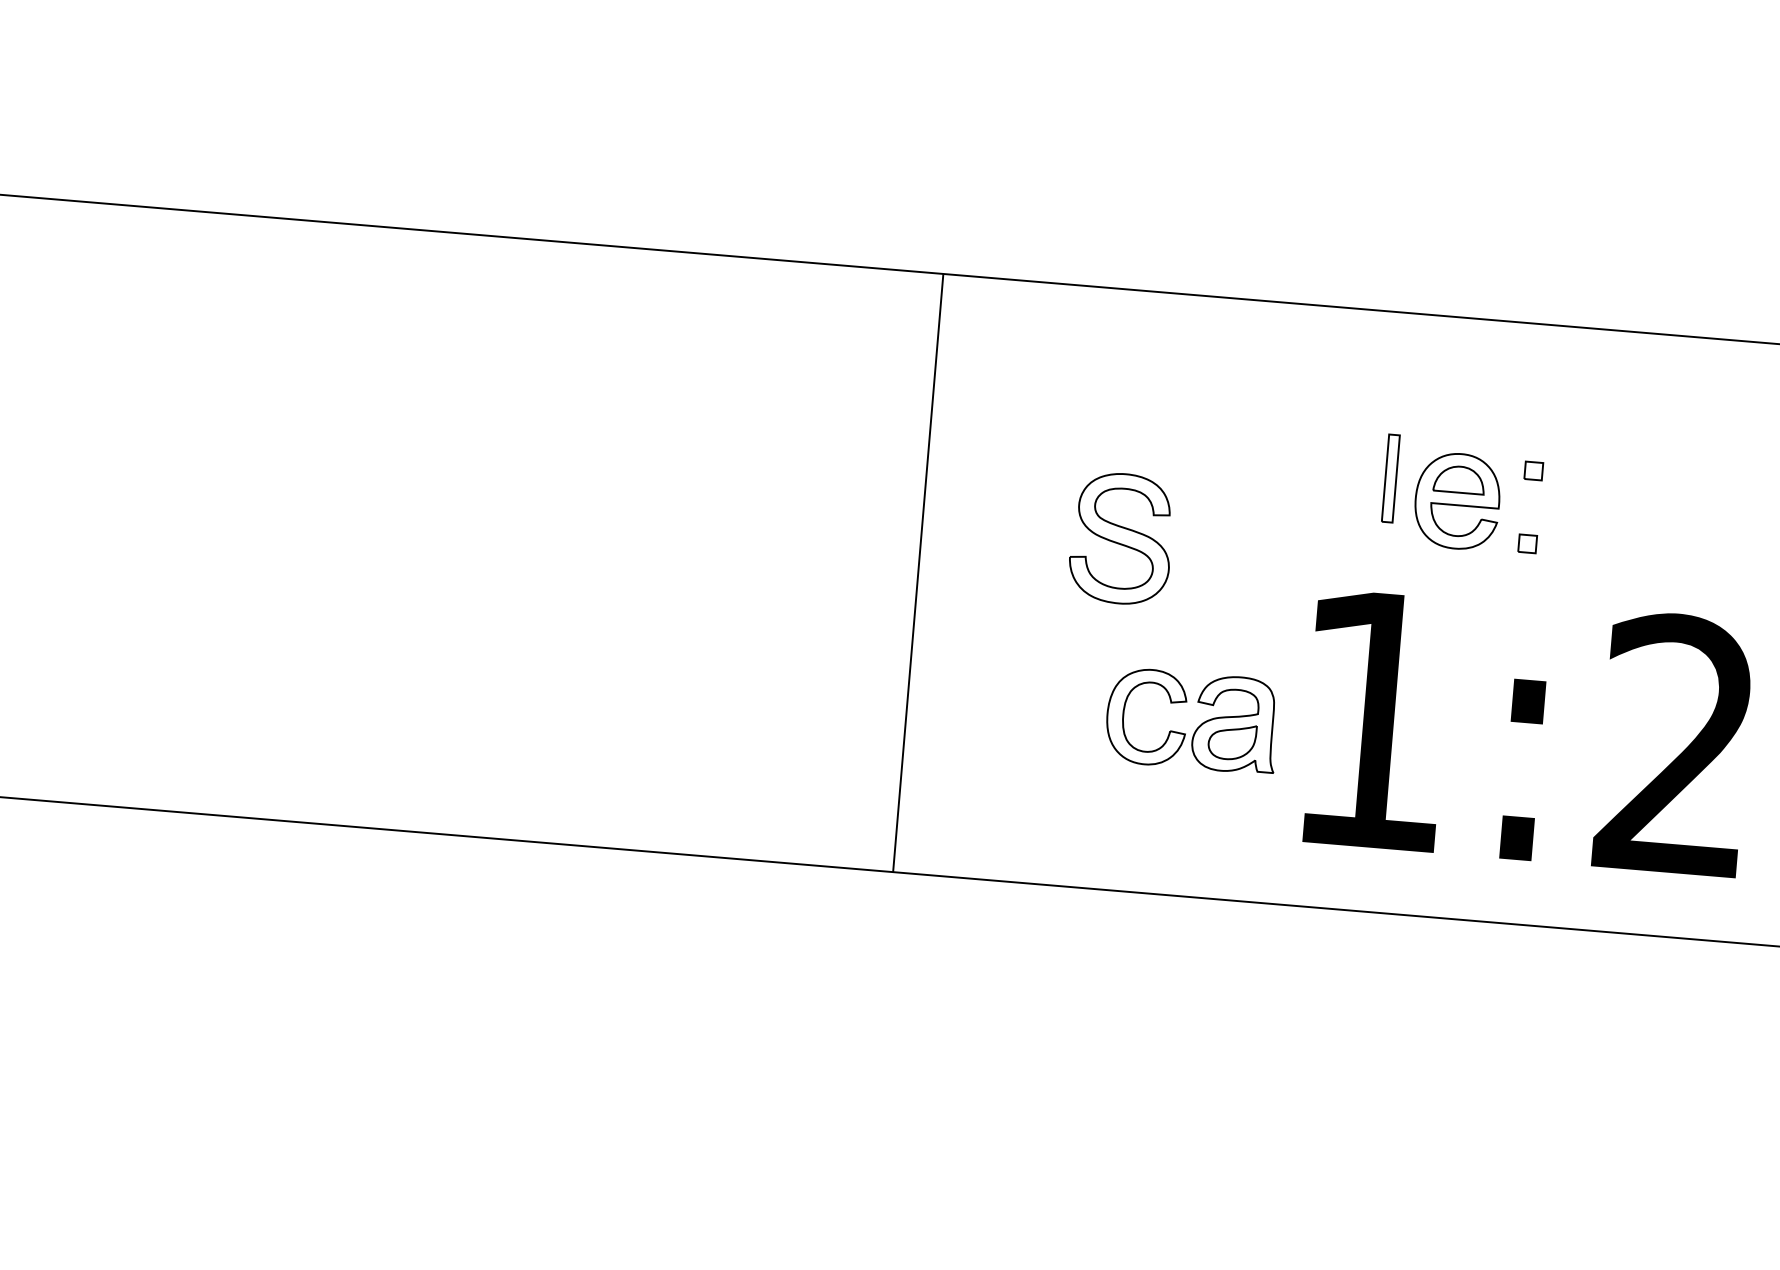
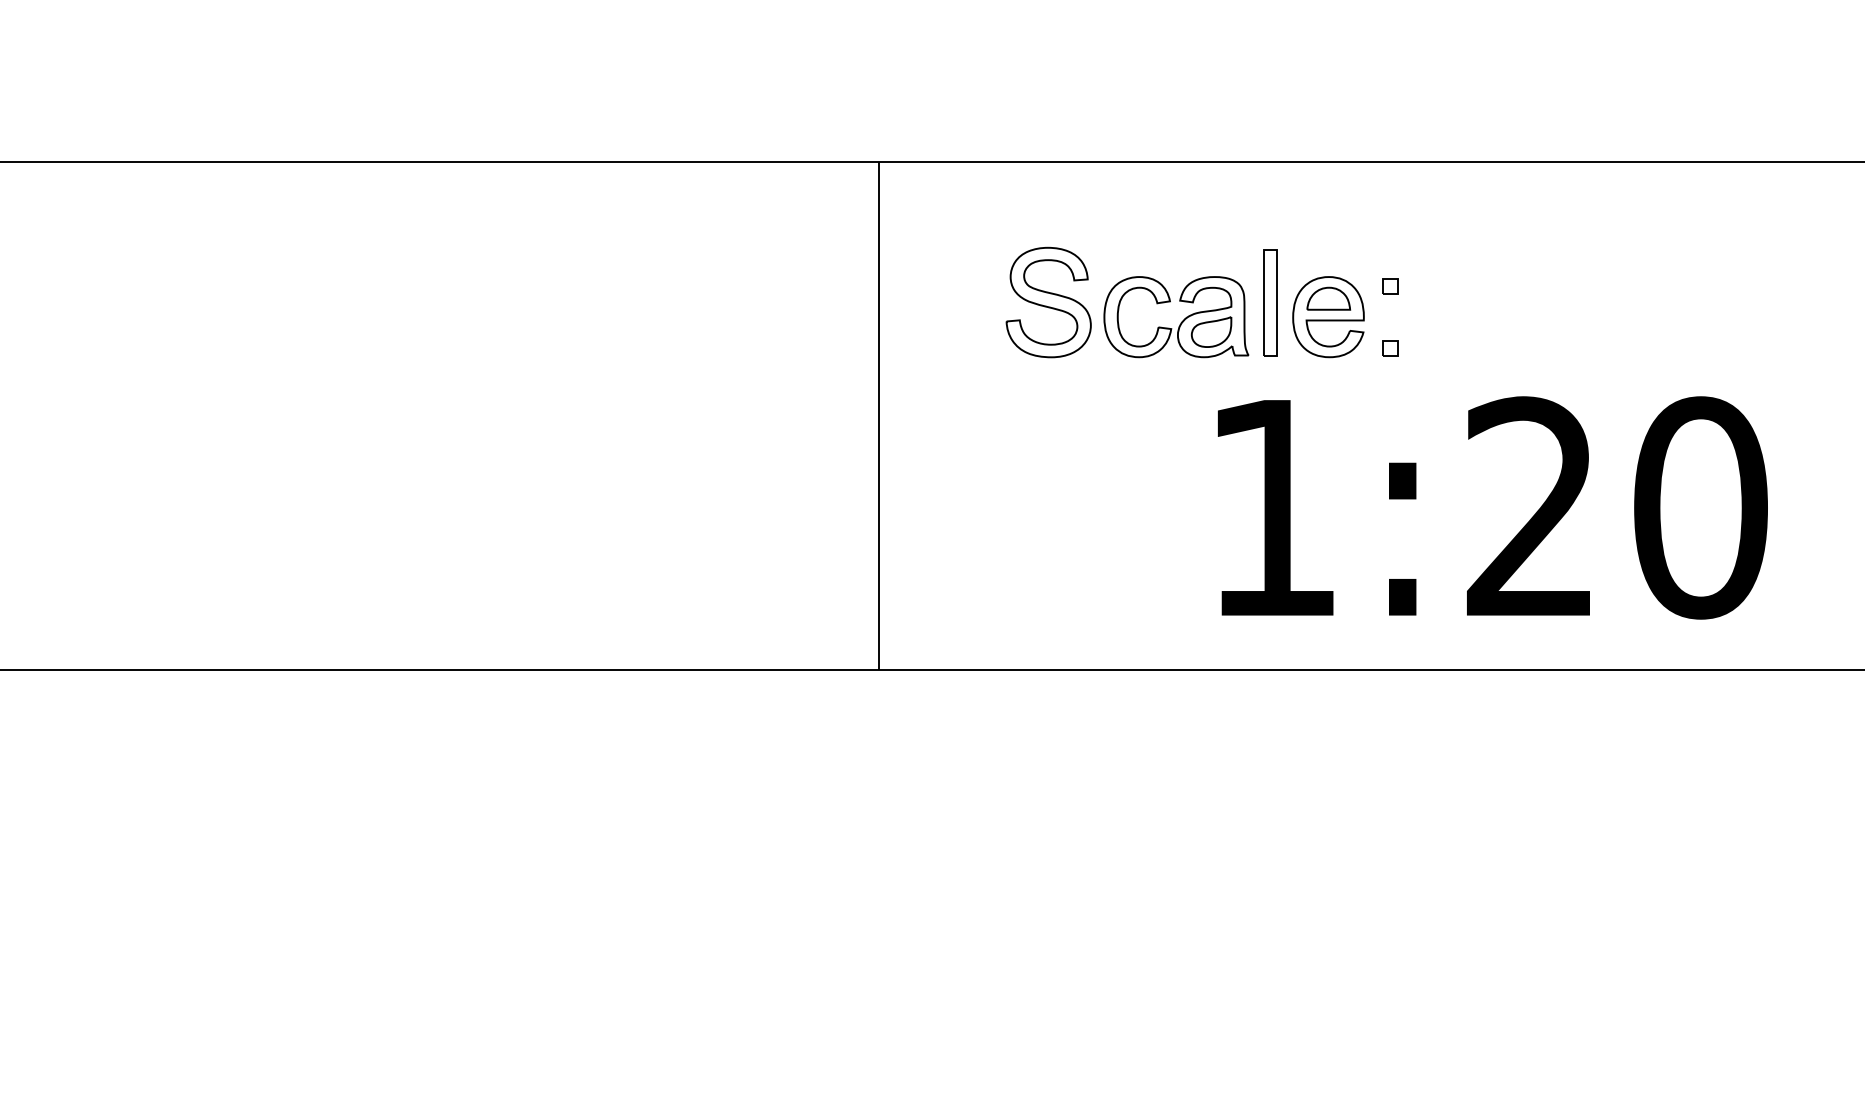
part: (1390, 478) -> (1270, 302), size x1.43
part: (1121, 538) -> (1048, 302), moved
part: (1197, 726) -> (1181, 321), moved

